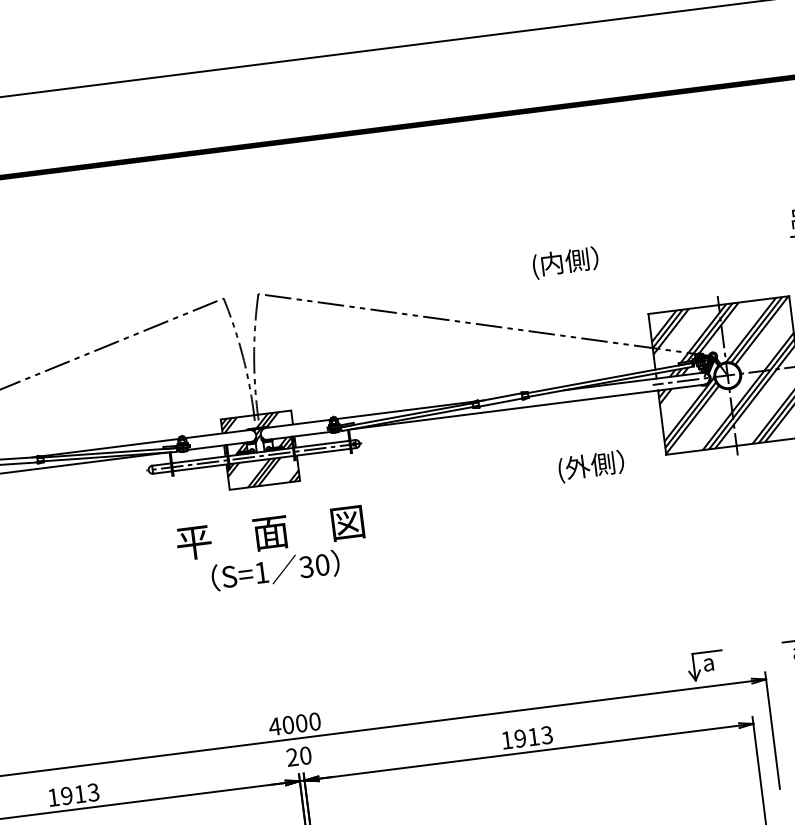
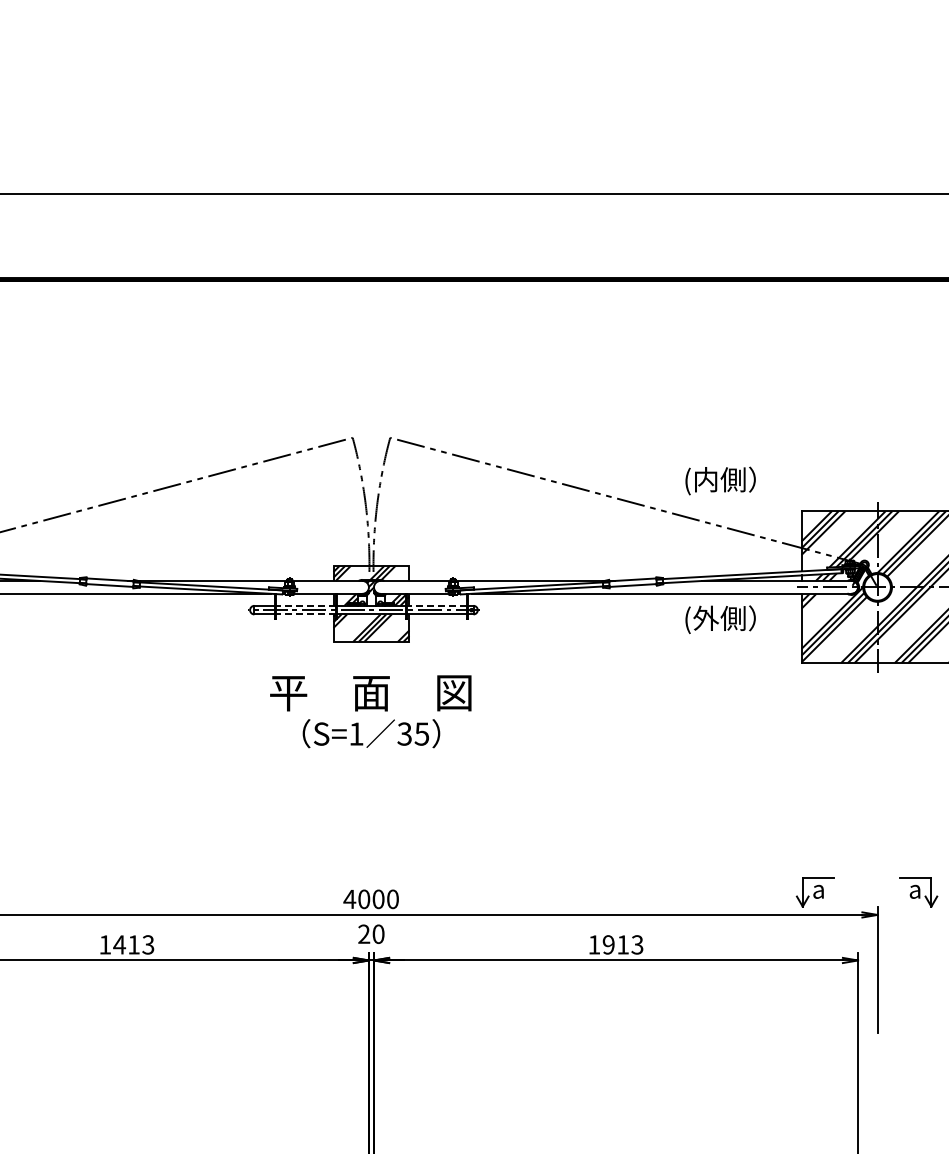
text: (565, 262) -> (720, 480), moved
line: (321, 444) -> (437, 605), solid -> dashed
line: (199, 459) -> (305, 605), solid -> dashed
text: (591, 466) -> (720, 619), moved
line: (200, 467) -> (305, 614), solid -> dashed
text: (322, 564) -> (421, 733), 30 -> 35
text: (66, 795) -> (119, 944), 1913 -> 1413

